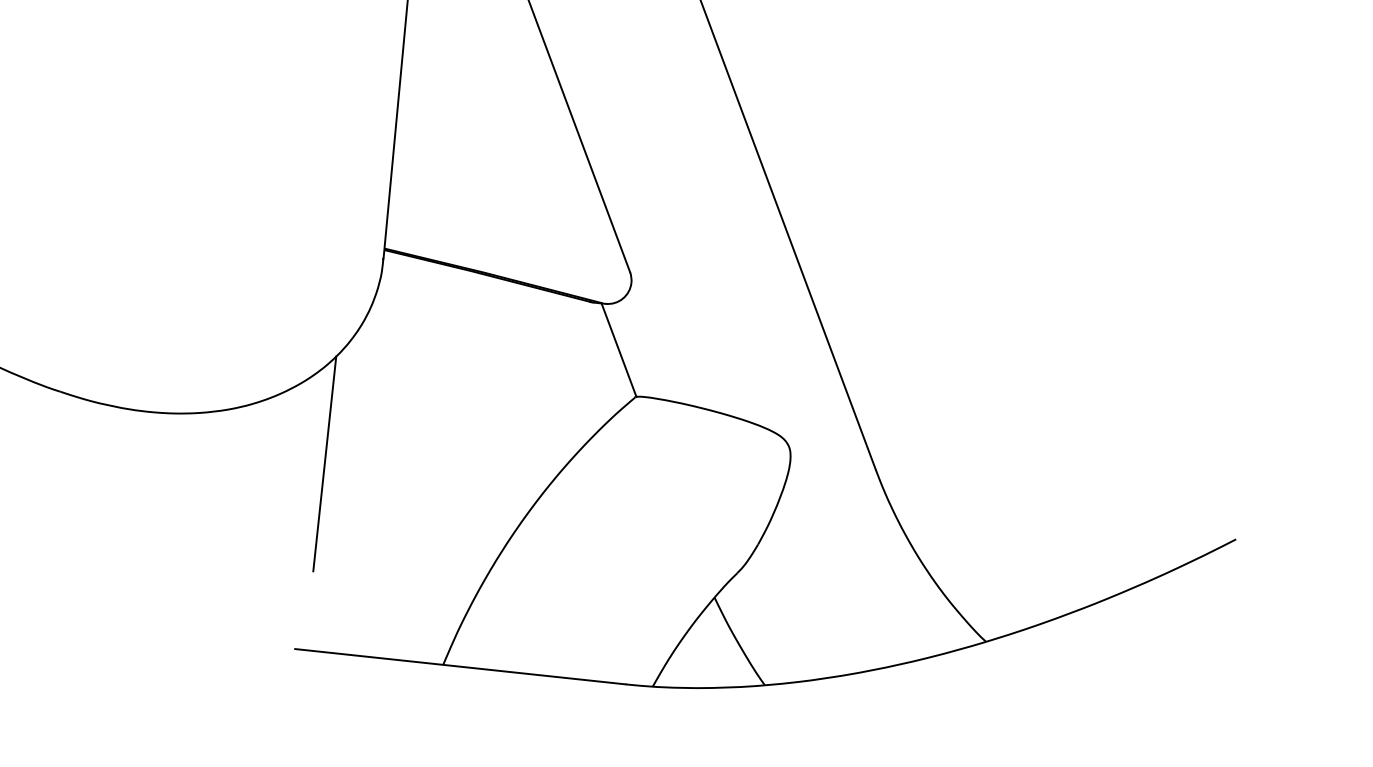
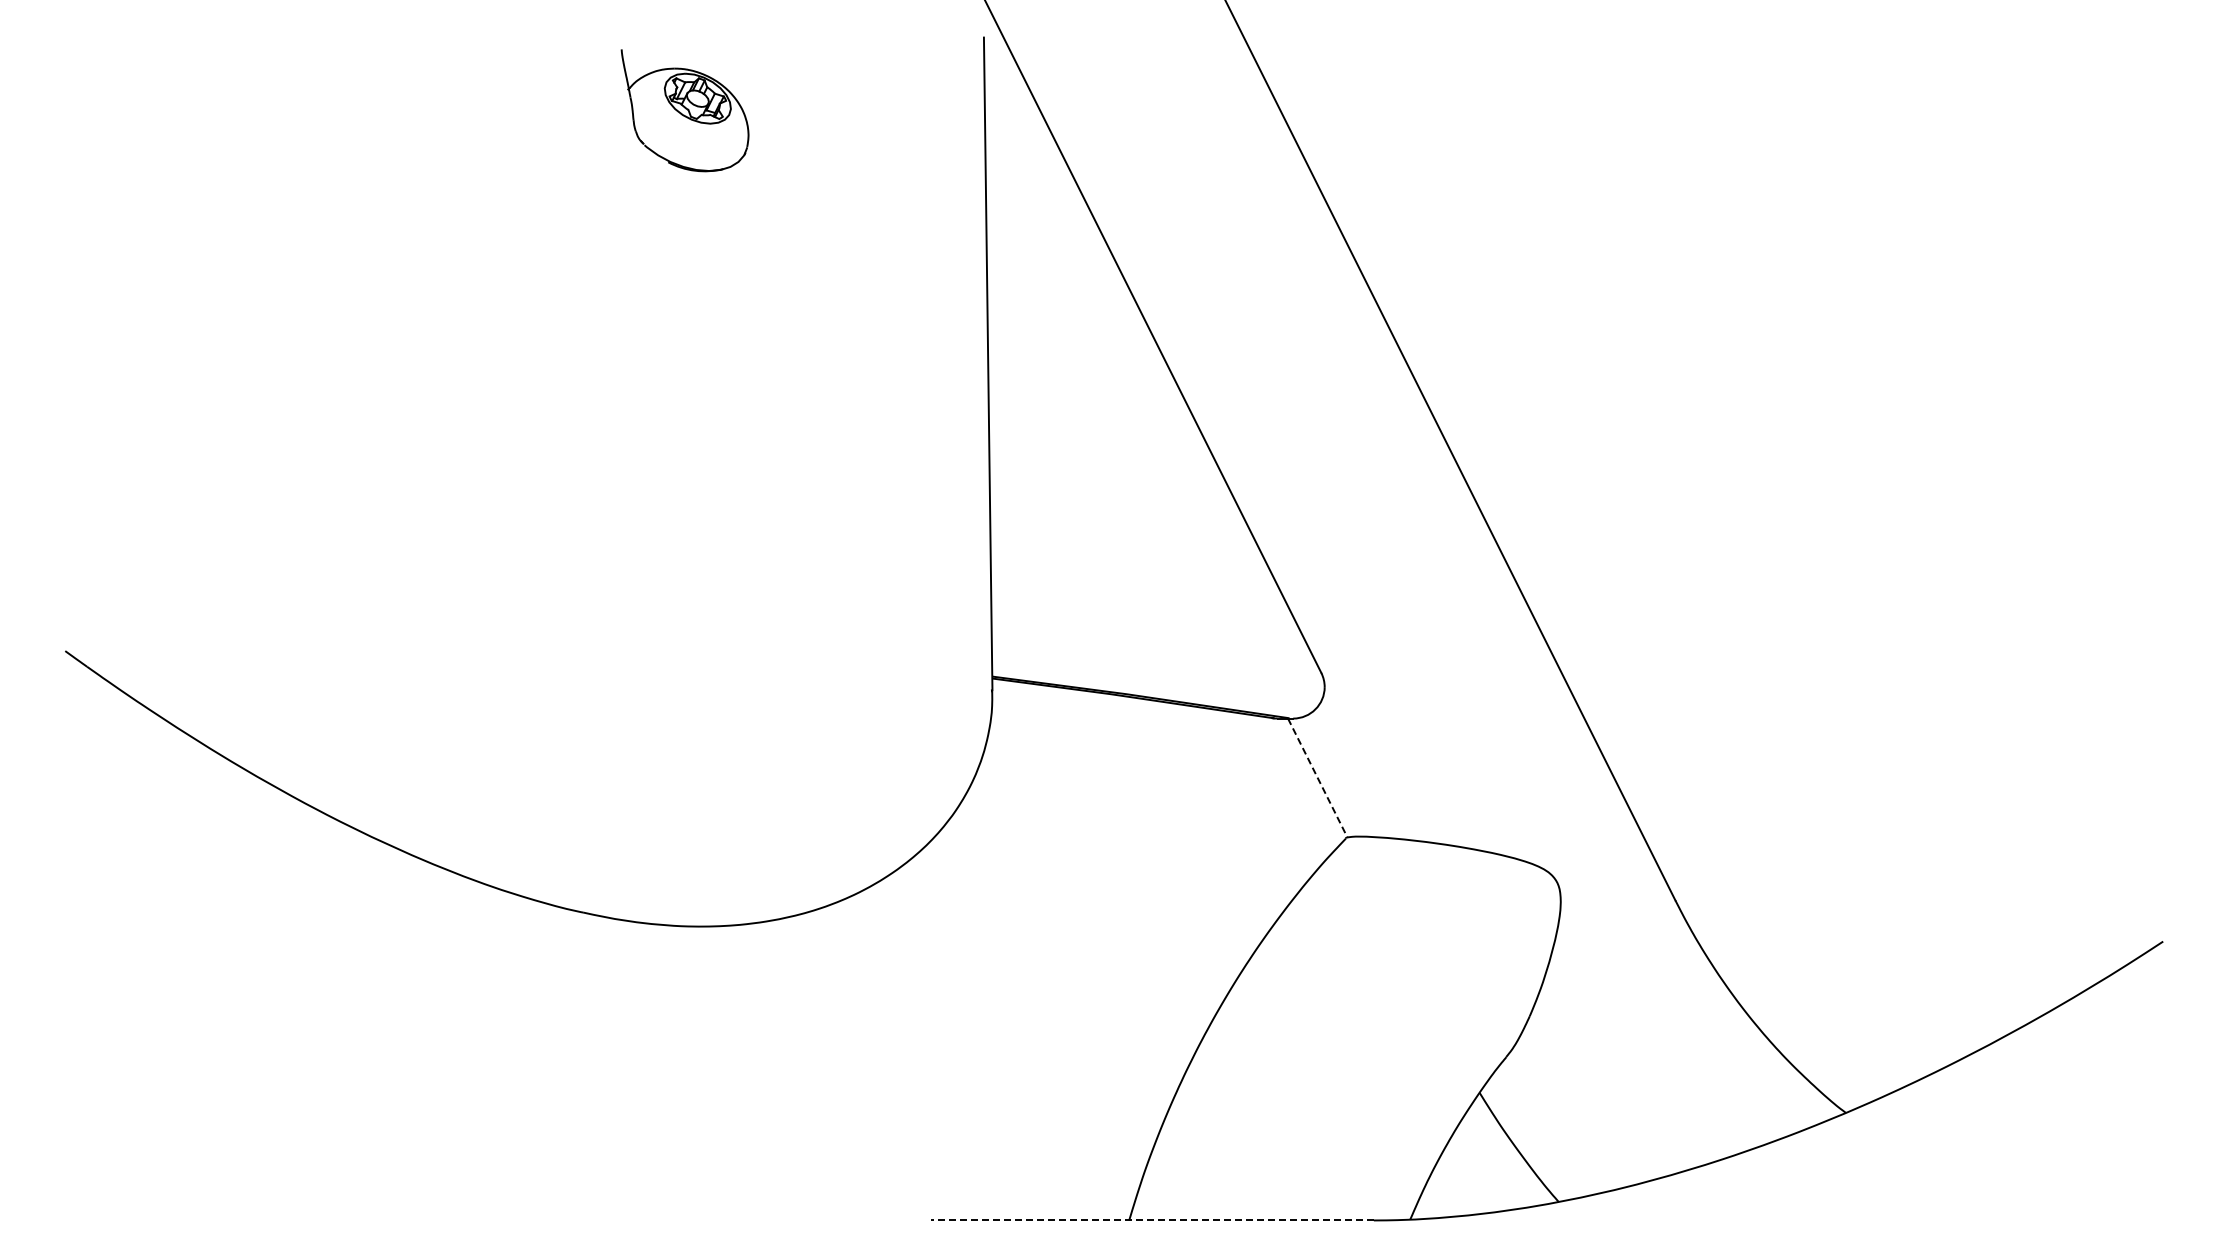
line: (618, 350) -> (1317, 778), solid -> dashed
line: (324, 463) -> (943, 970), removed
line: (460, 666) -> (1152, 1220), solid -> dashed

